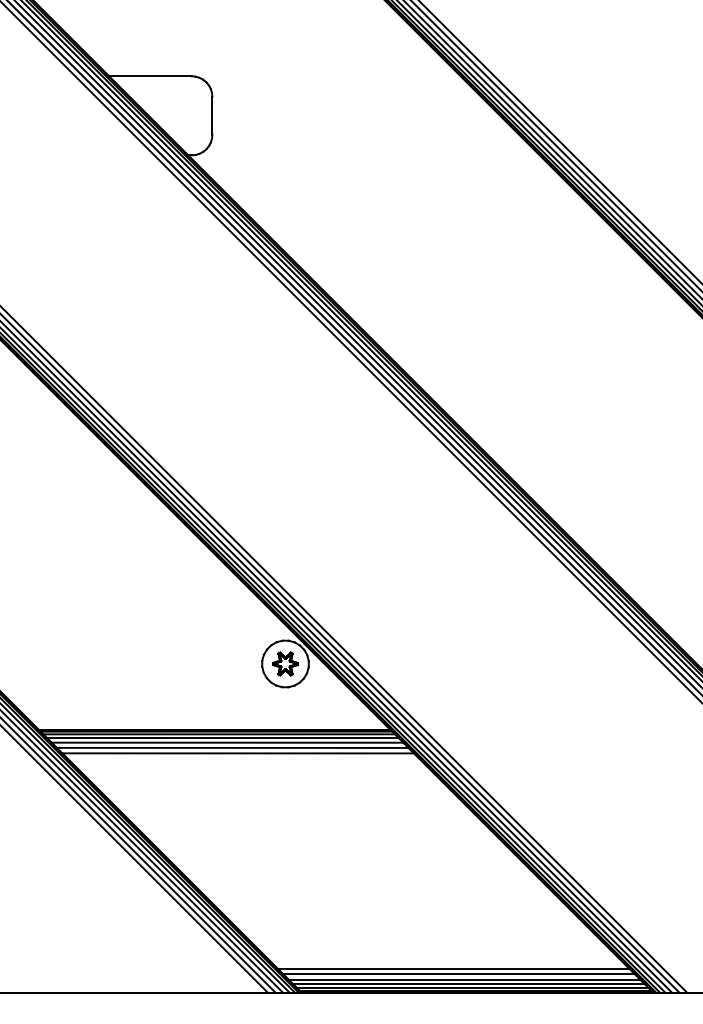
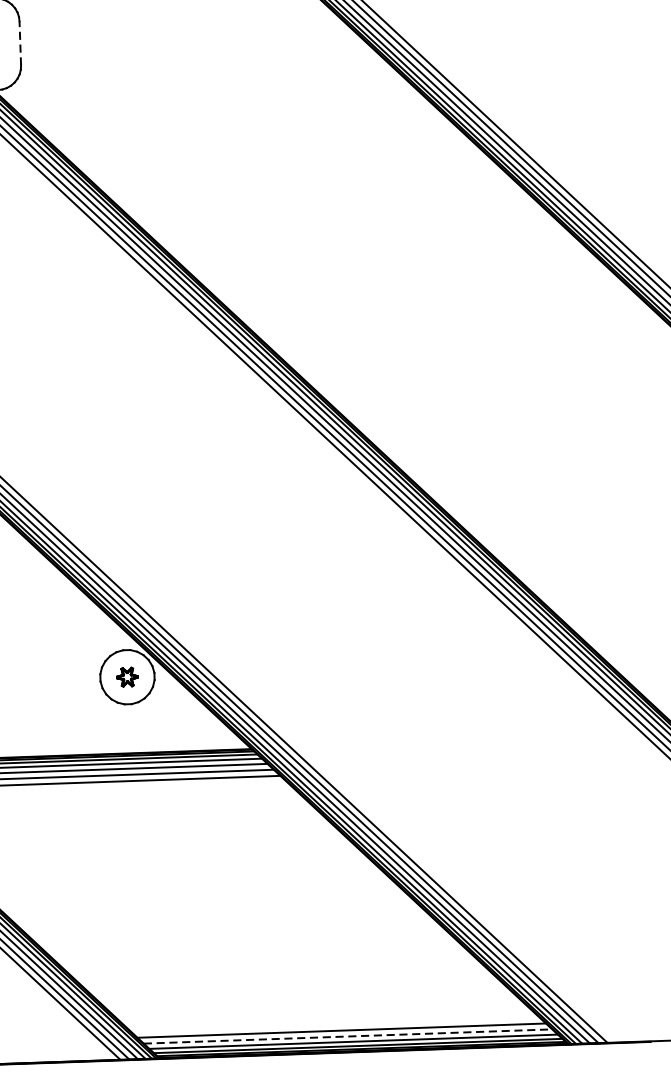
line: (212, 115) -> (20, 42), solid -> dashed
part: (285, 663) -> (127, 676), size x0.7
line: (453, 968) -> (334, 1024), removed
line: (464, 979) -> (348, 1036), solid -> dashed

